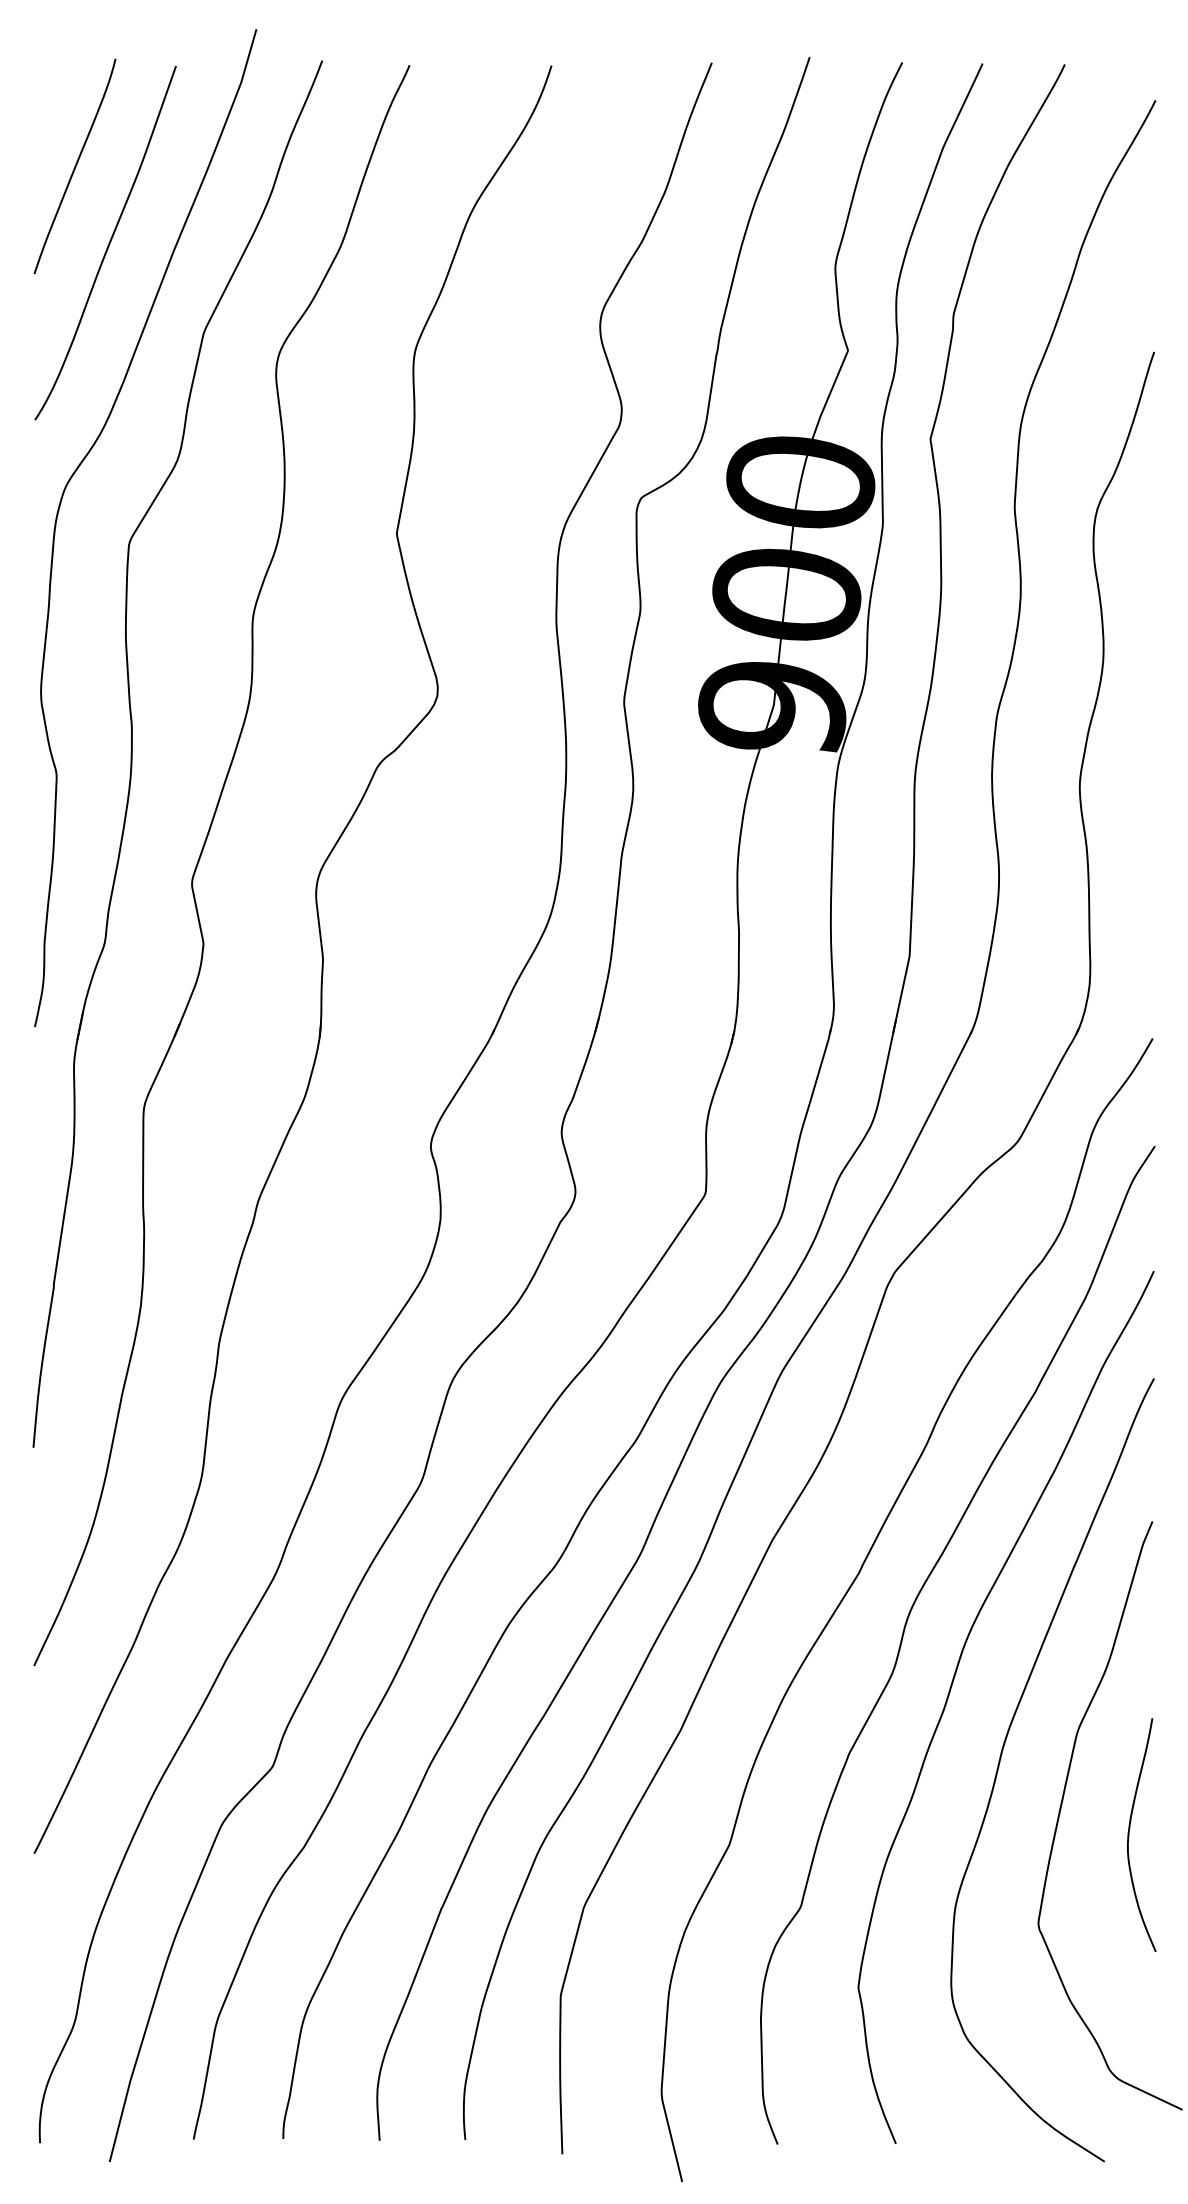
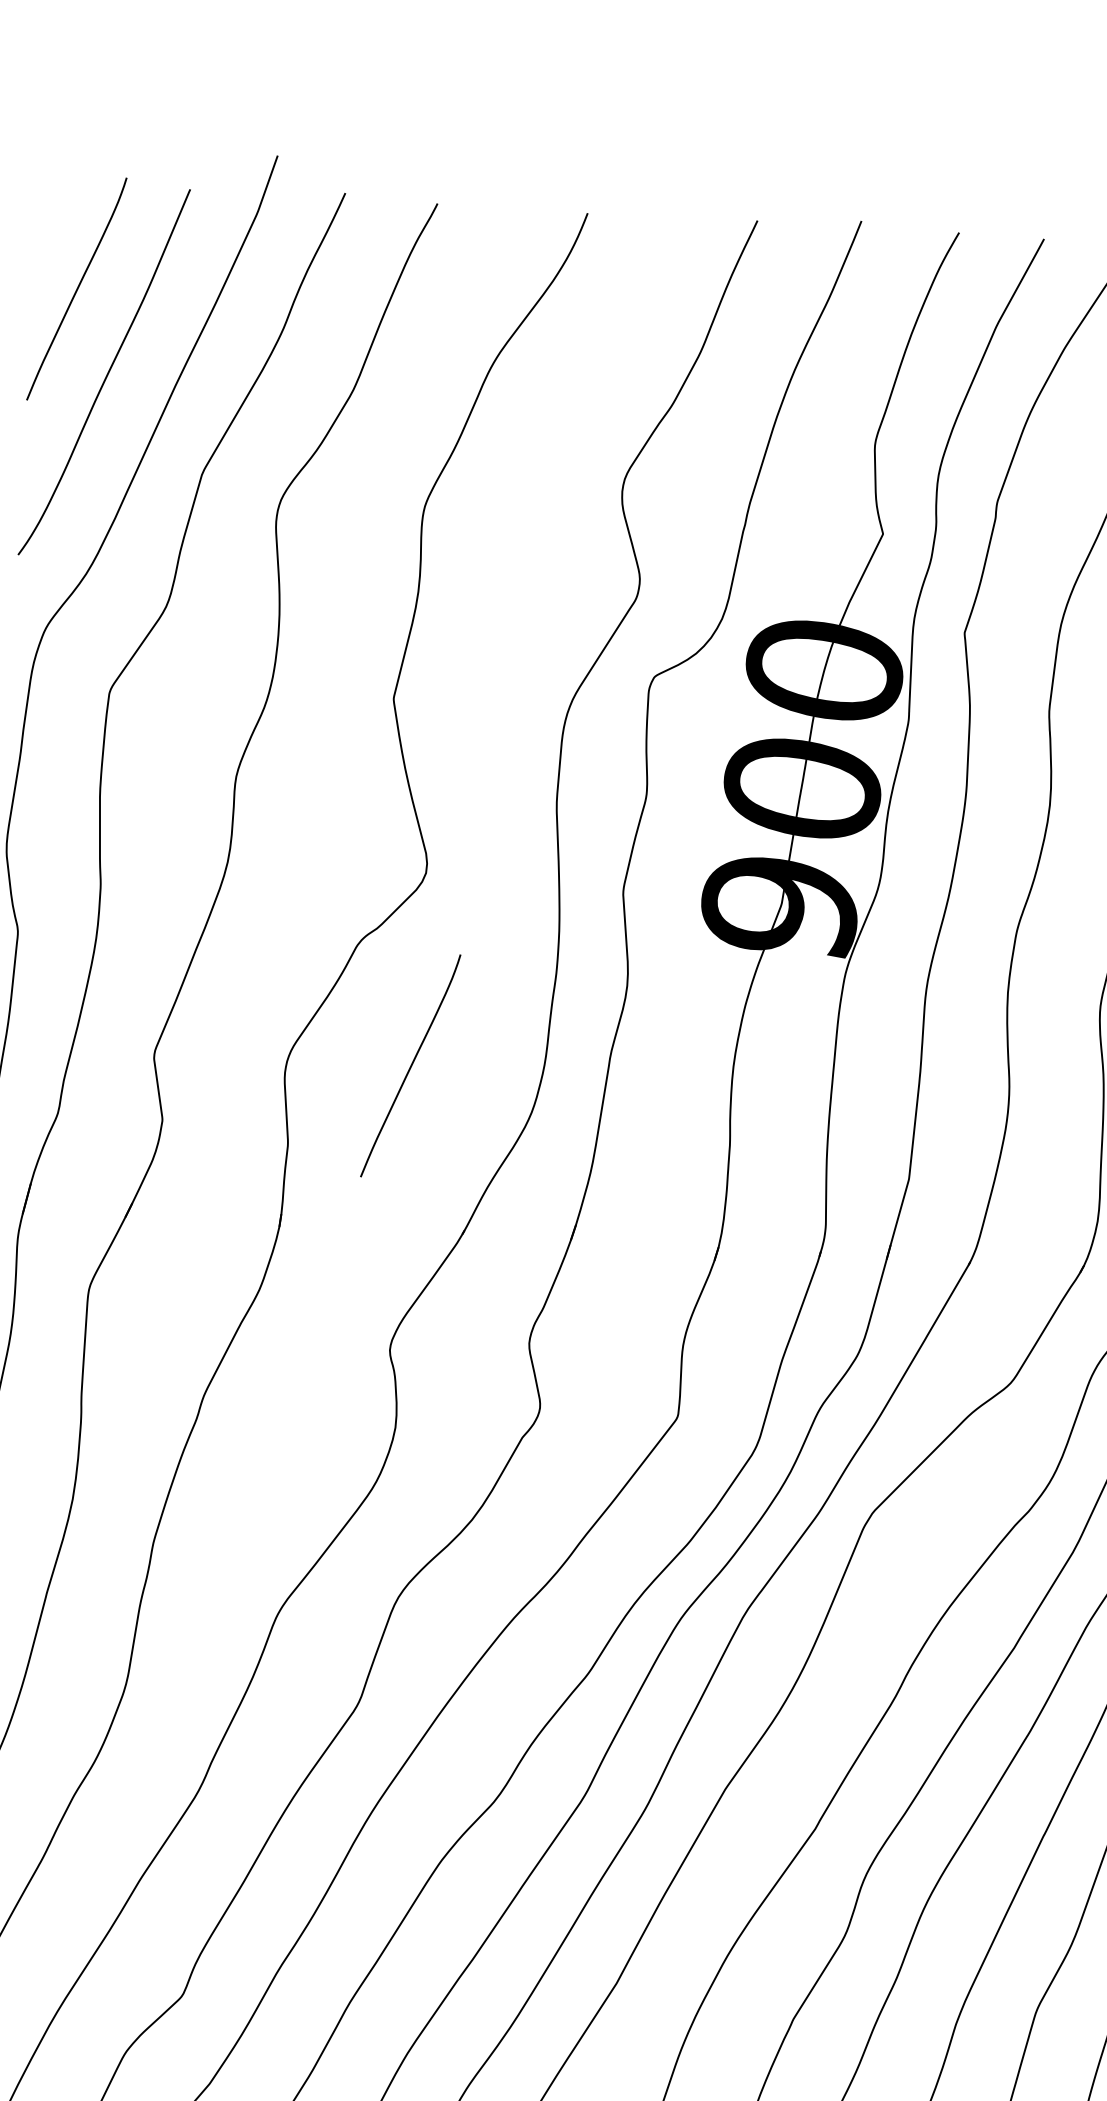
curve: (433, 878) -> (410, 1065), added

